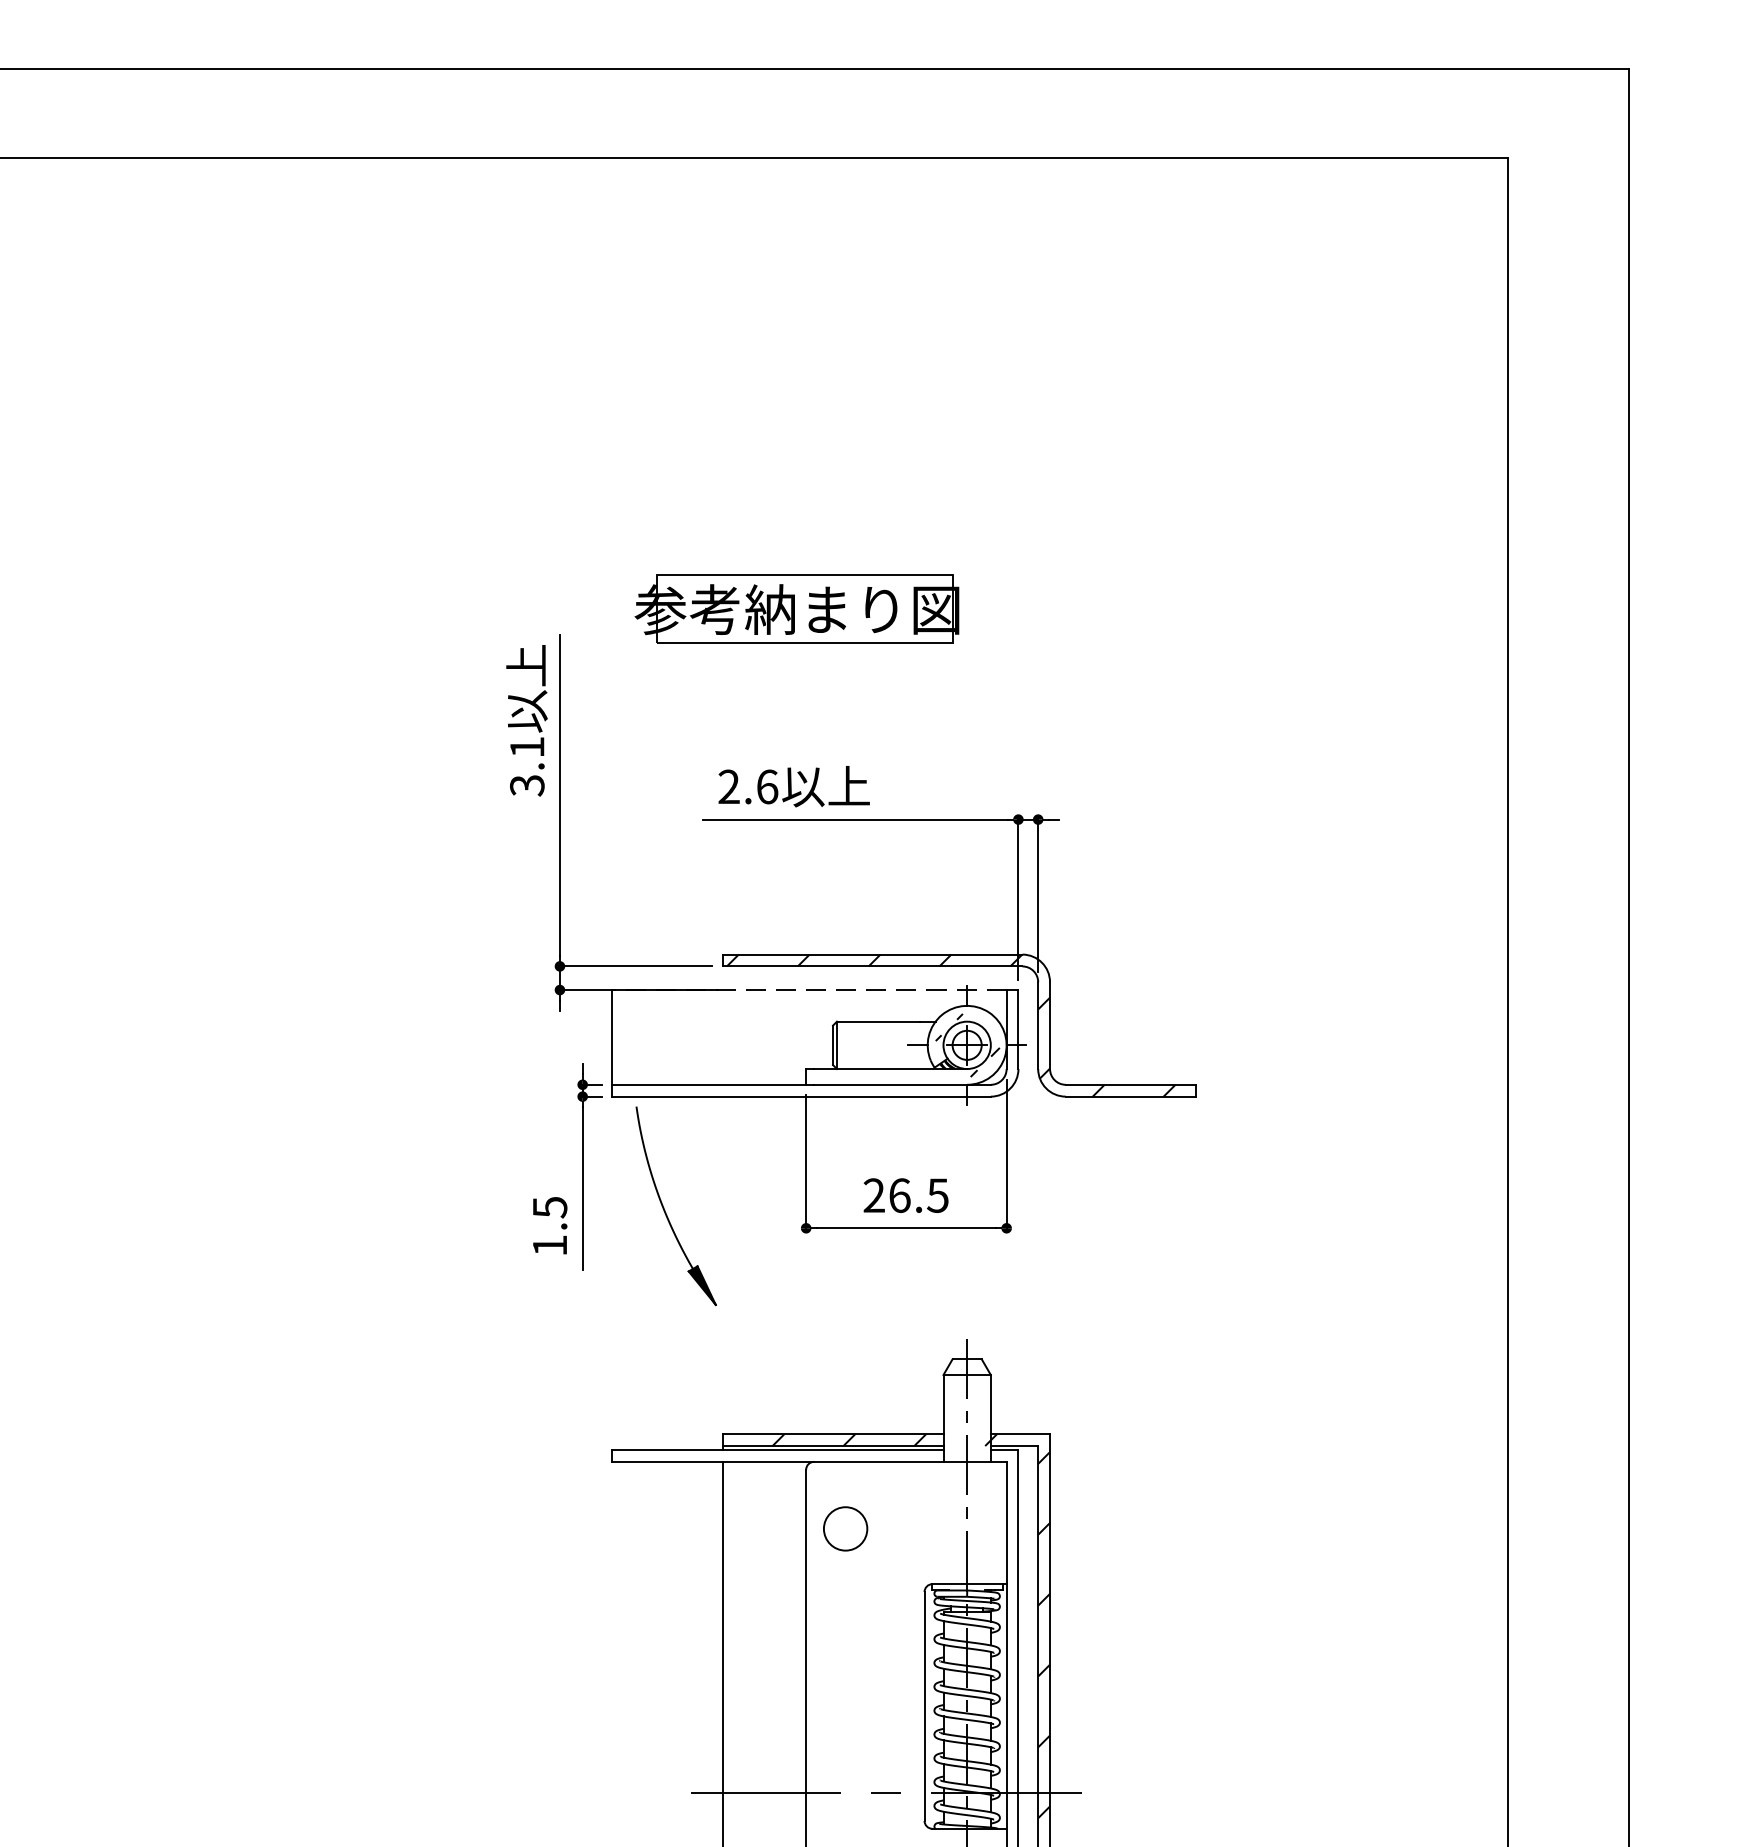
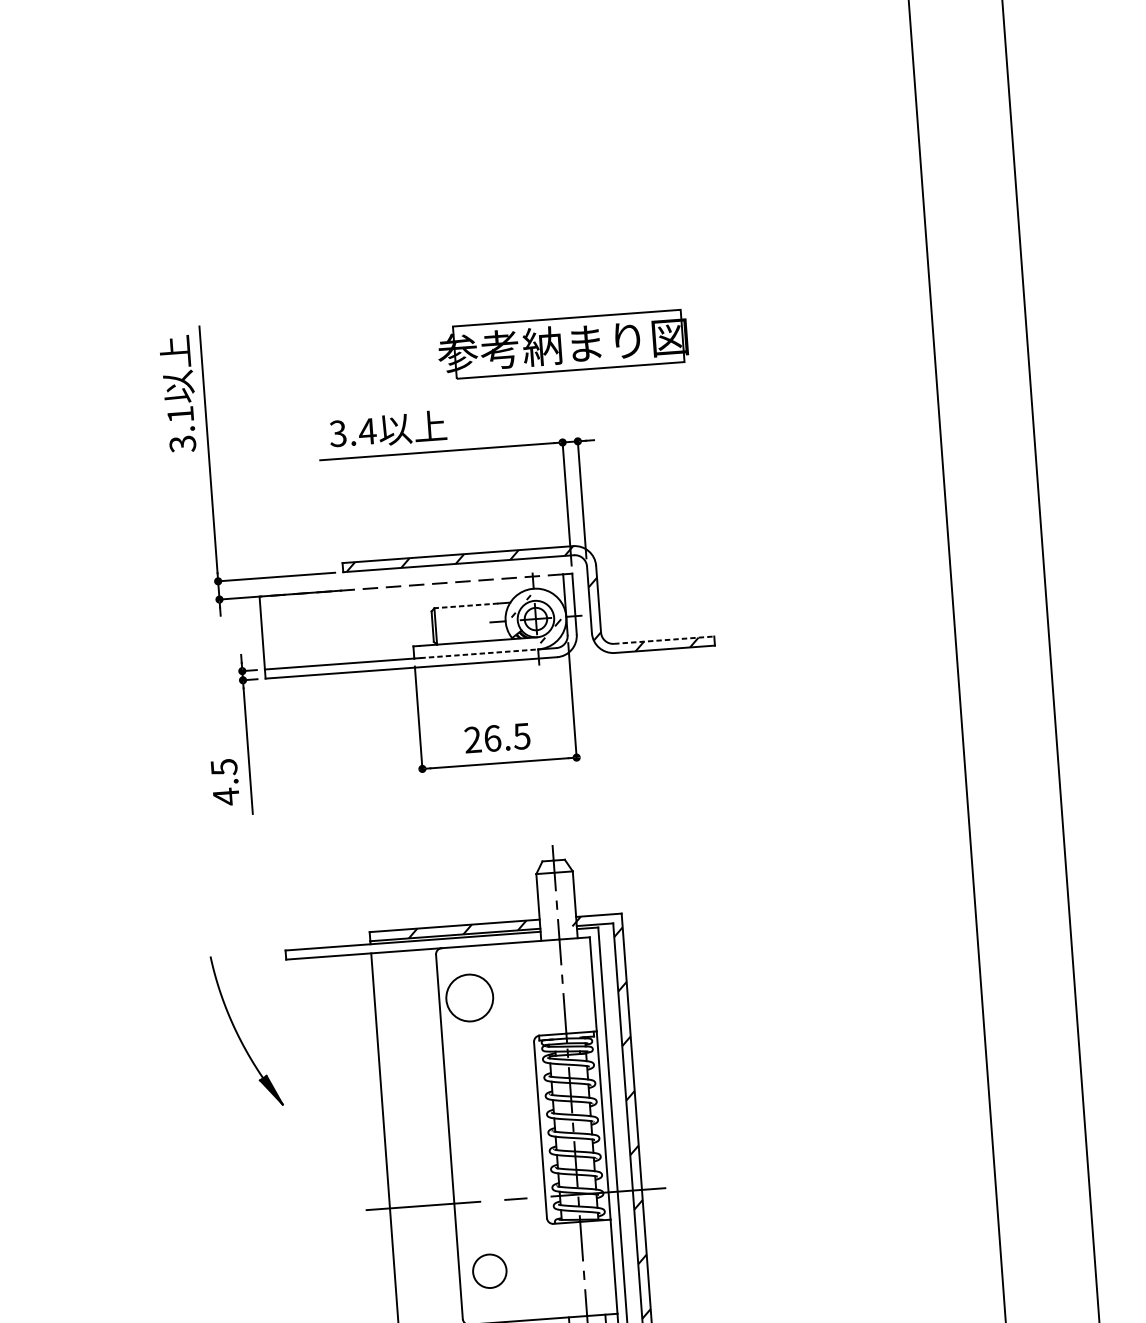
part: (796, 608) -> (562, 344), moved
text: (748, 786) -> (353, 432), 2.6 -> 3.4
line: (877, 1021) -> (465, 605), solid -> dashed
line: (890, 1084) -> (479, 653), solid -> dashed
line: (1131, 1084) -> (664, 639), solid -> dashed
part: (665, 1210) -> (238, 1034), moved
text: (549, 1245) -> (225, 796), 1.5 -> 4.5
circle: (845, 1528) -> (469, 997), size x1.4

